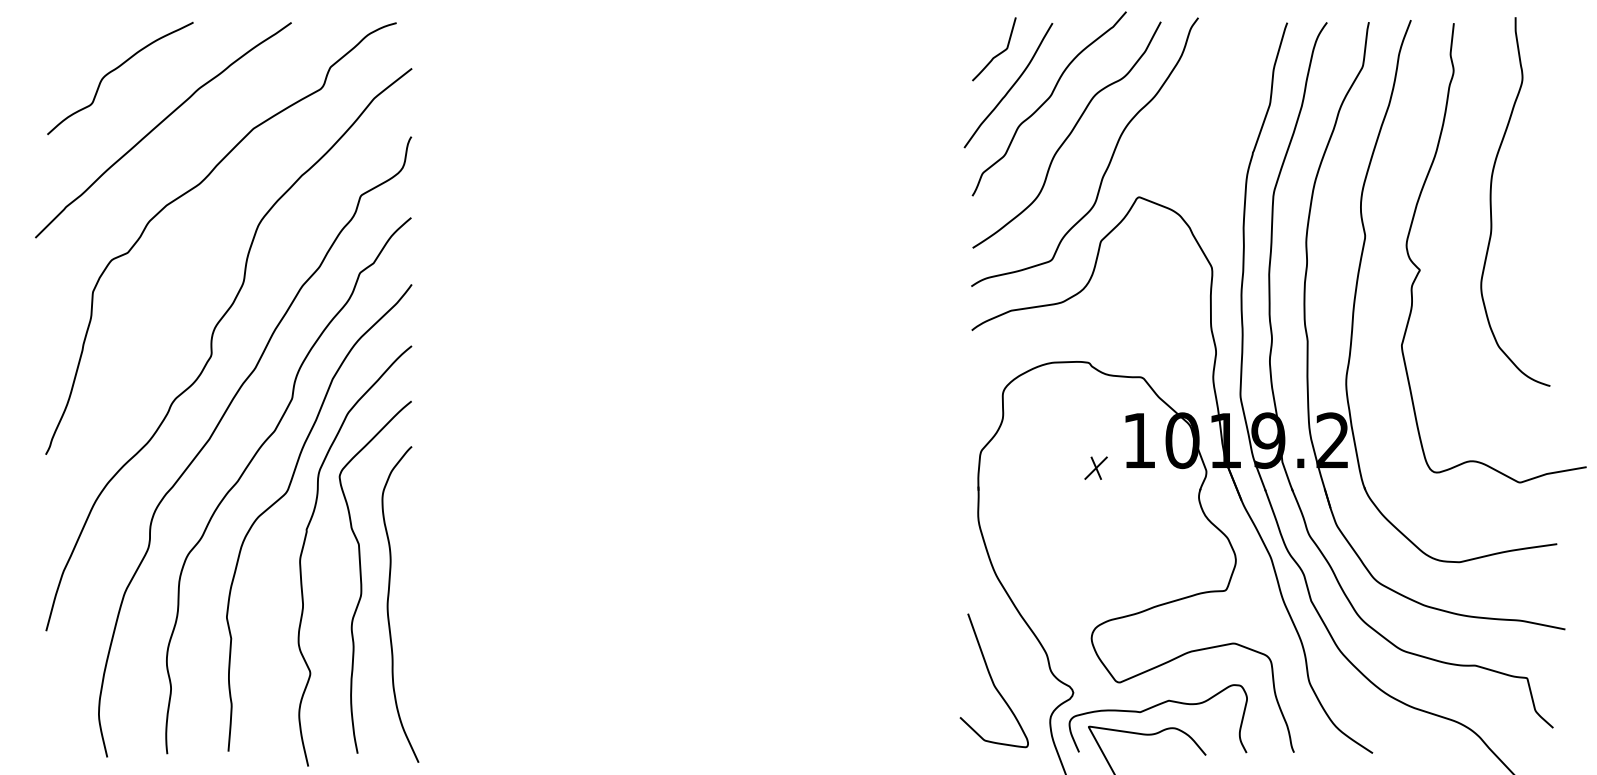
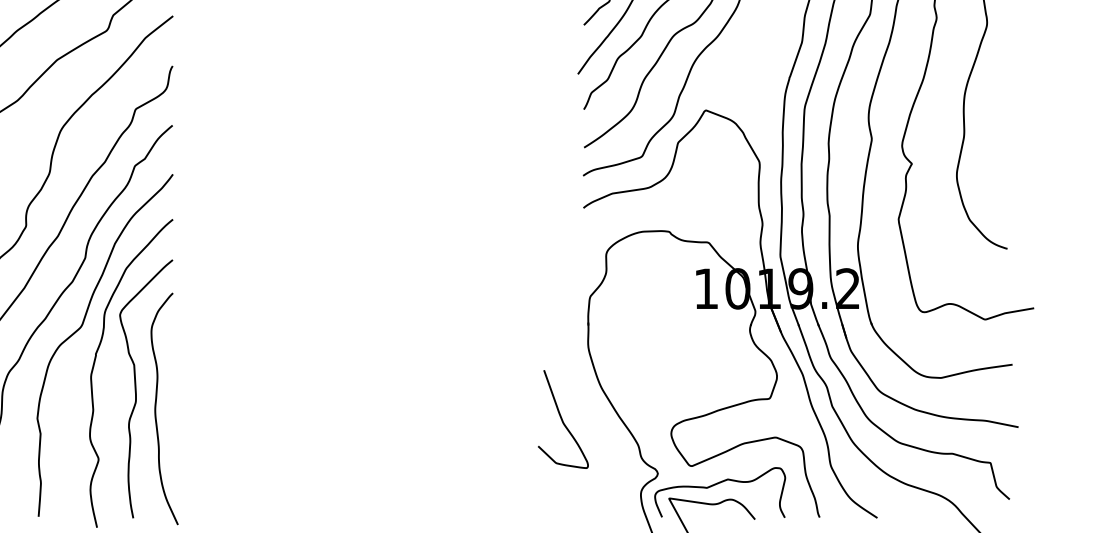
part: (1095, 467) -> (674, 308), removed
curve: (993, 680) -> (562, 419), moved

